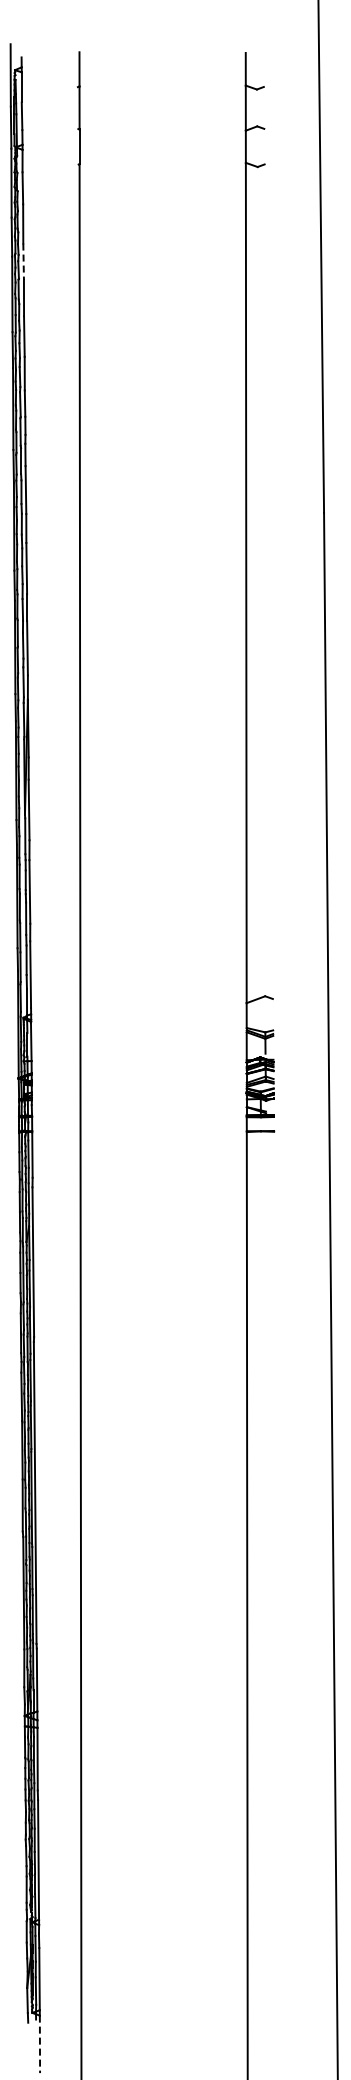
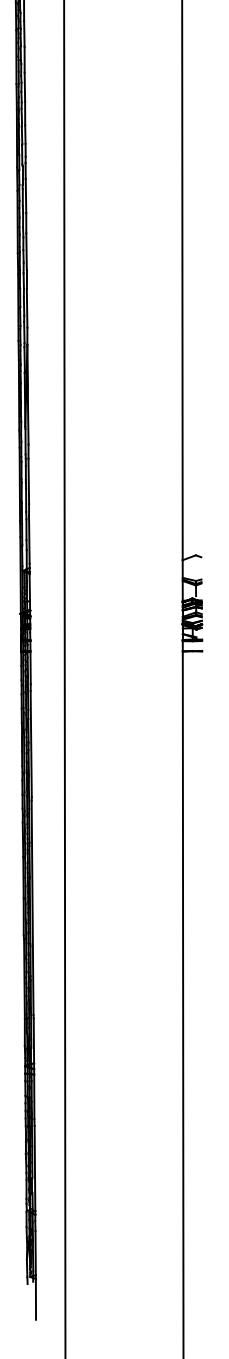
line: (23, 262) -> (24, 34), dashed -> solid
line: (39, 2044) -> (35, 1299), dashed -> solid

